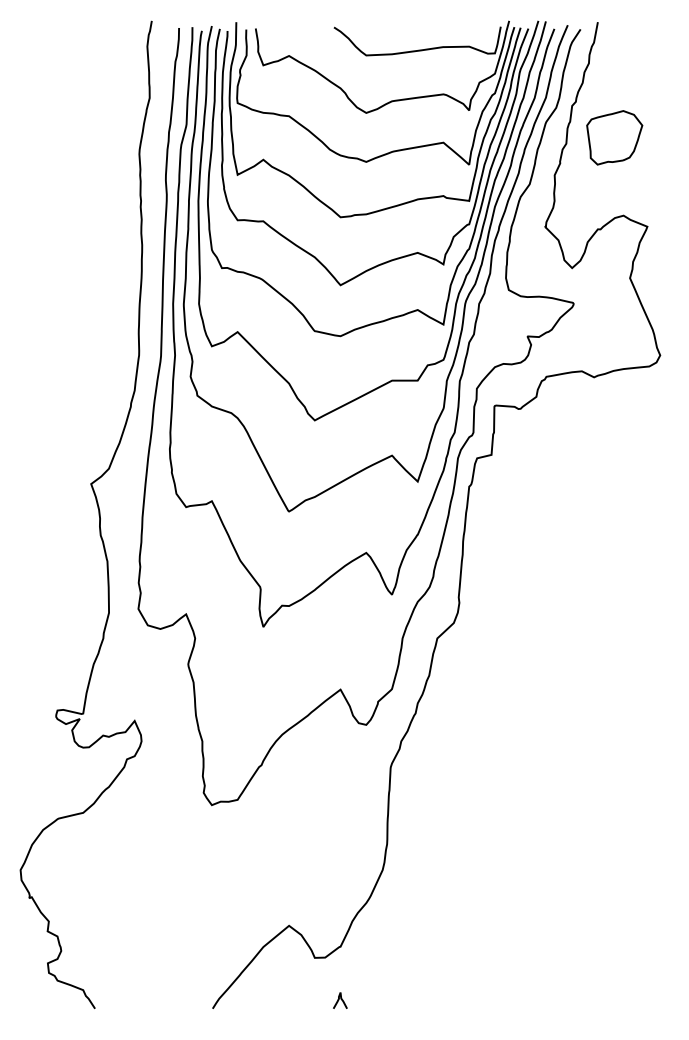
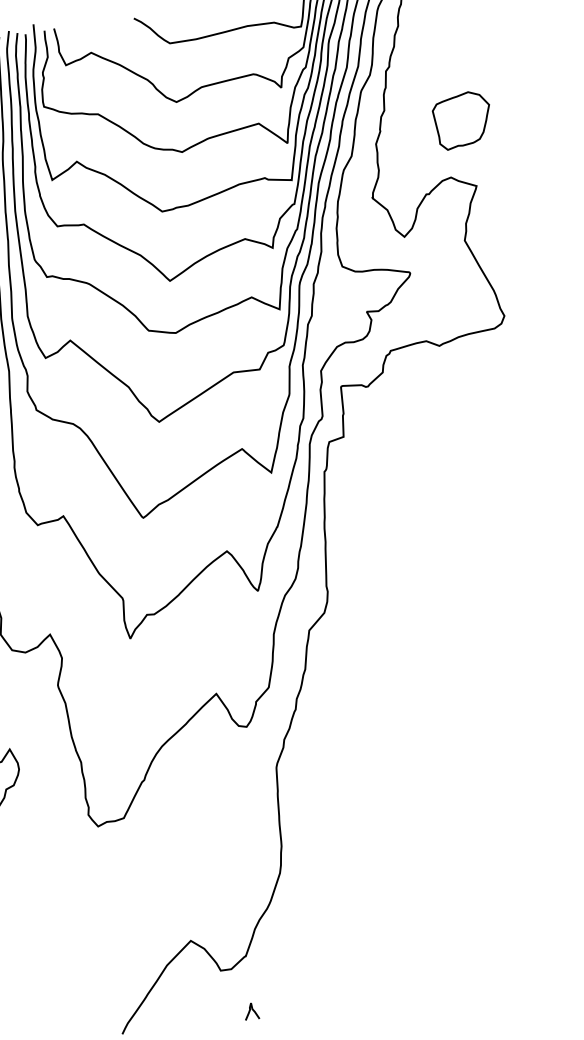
part: (614, 137) -> (462, 120), moved

